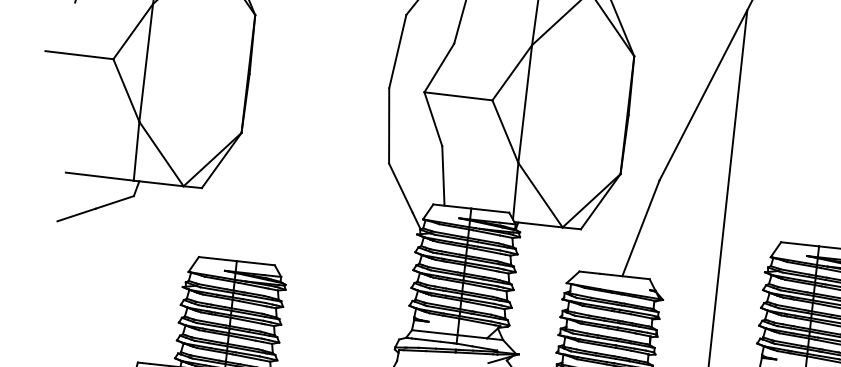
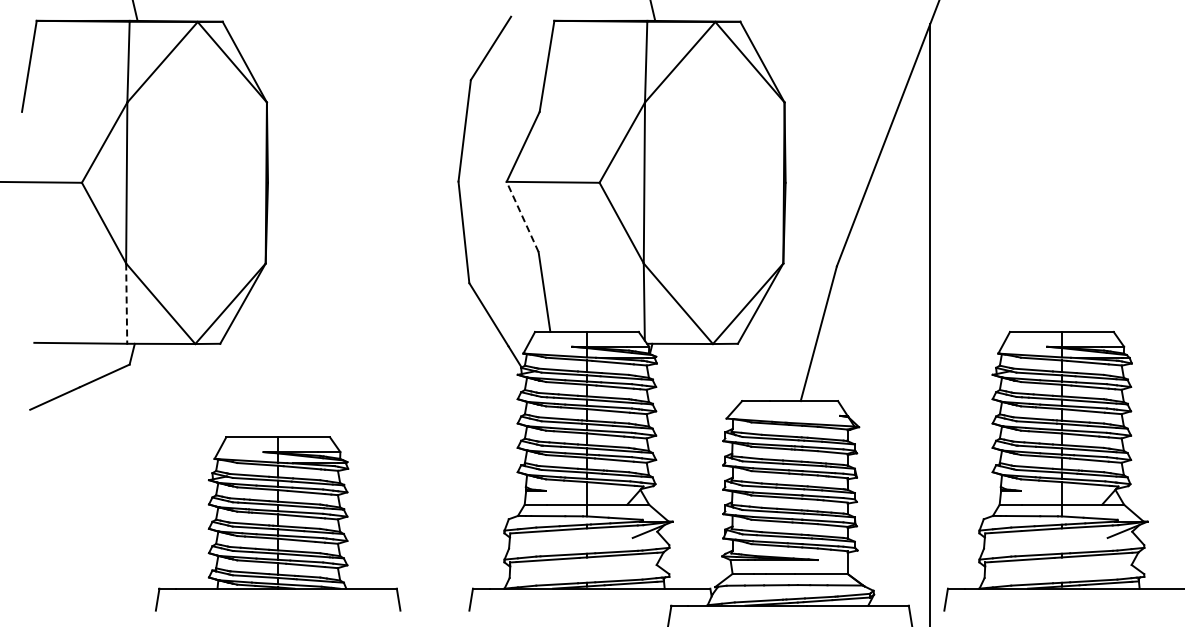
line: (433, 118) -> (522, 216), solid -> dashed
line: (136, 151) -> (126, 304), solid -> dashed

